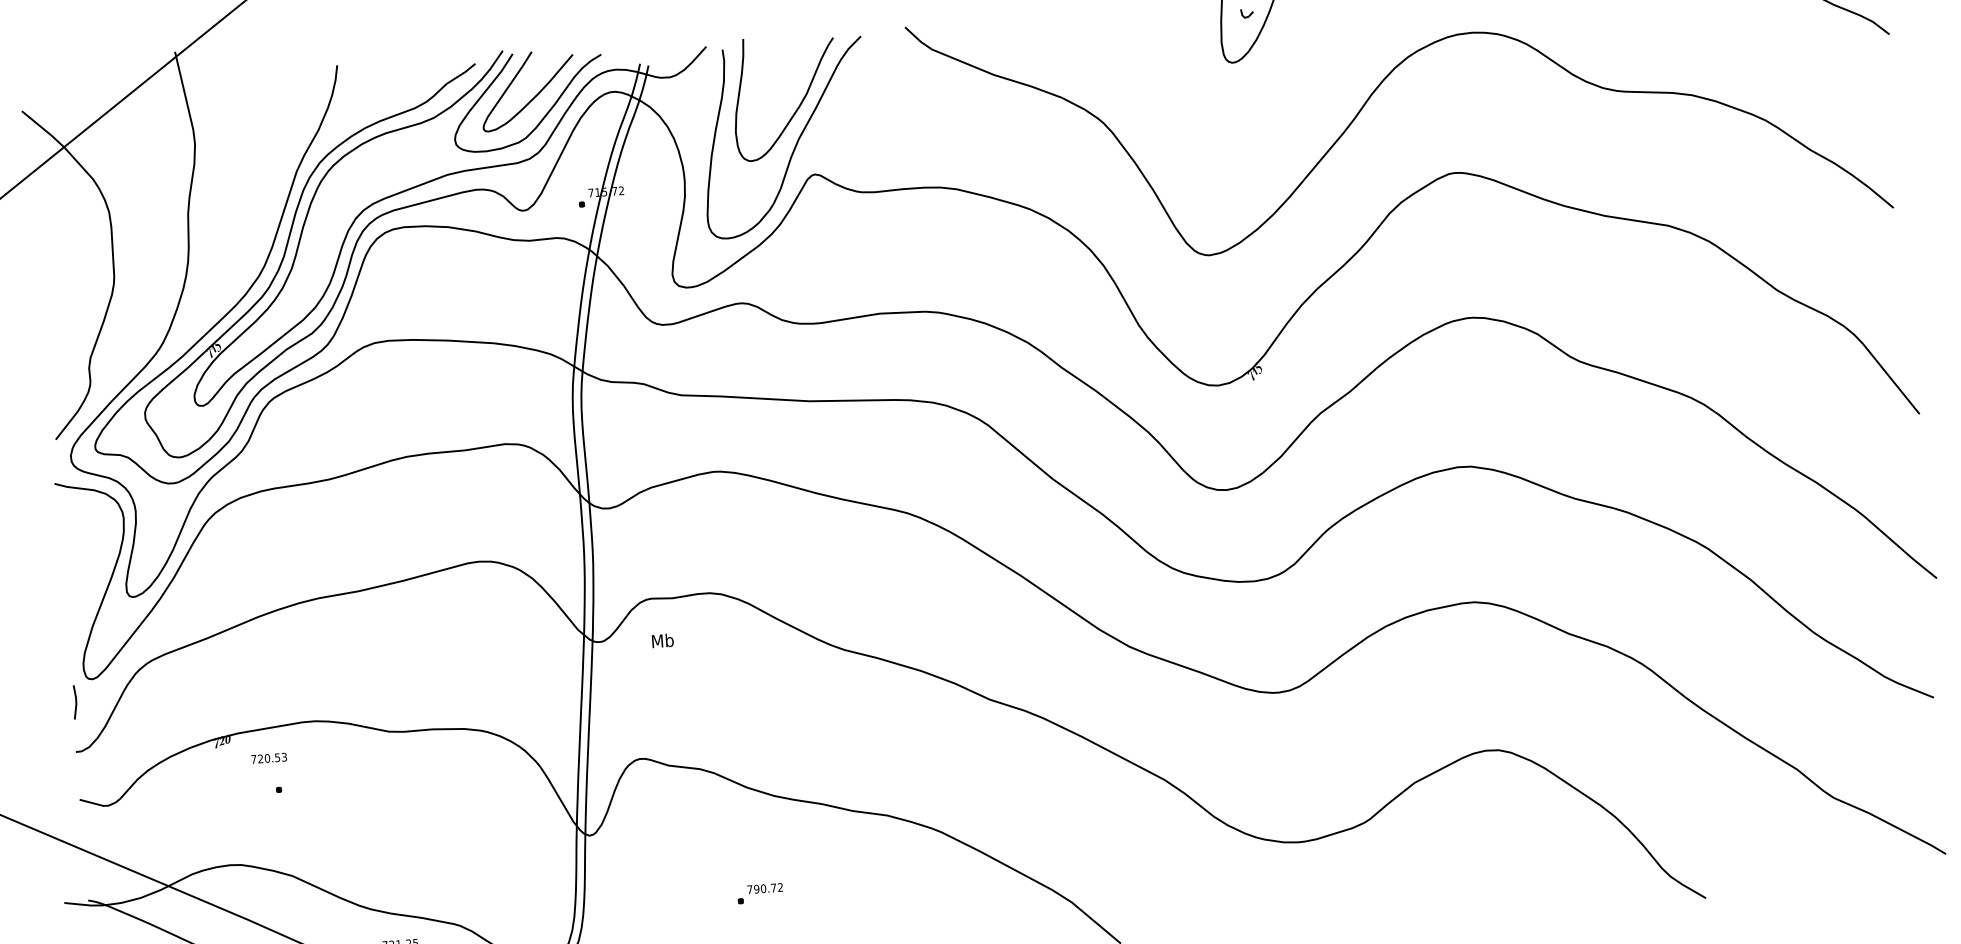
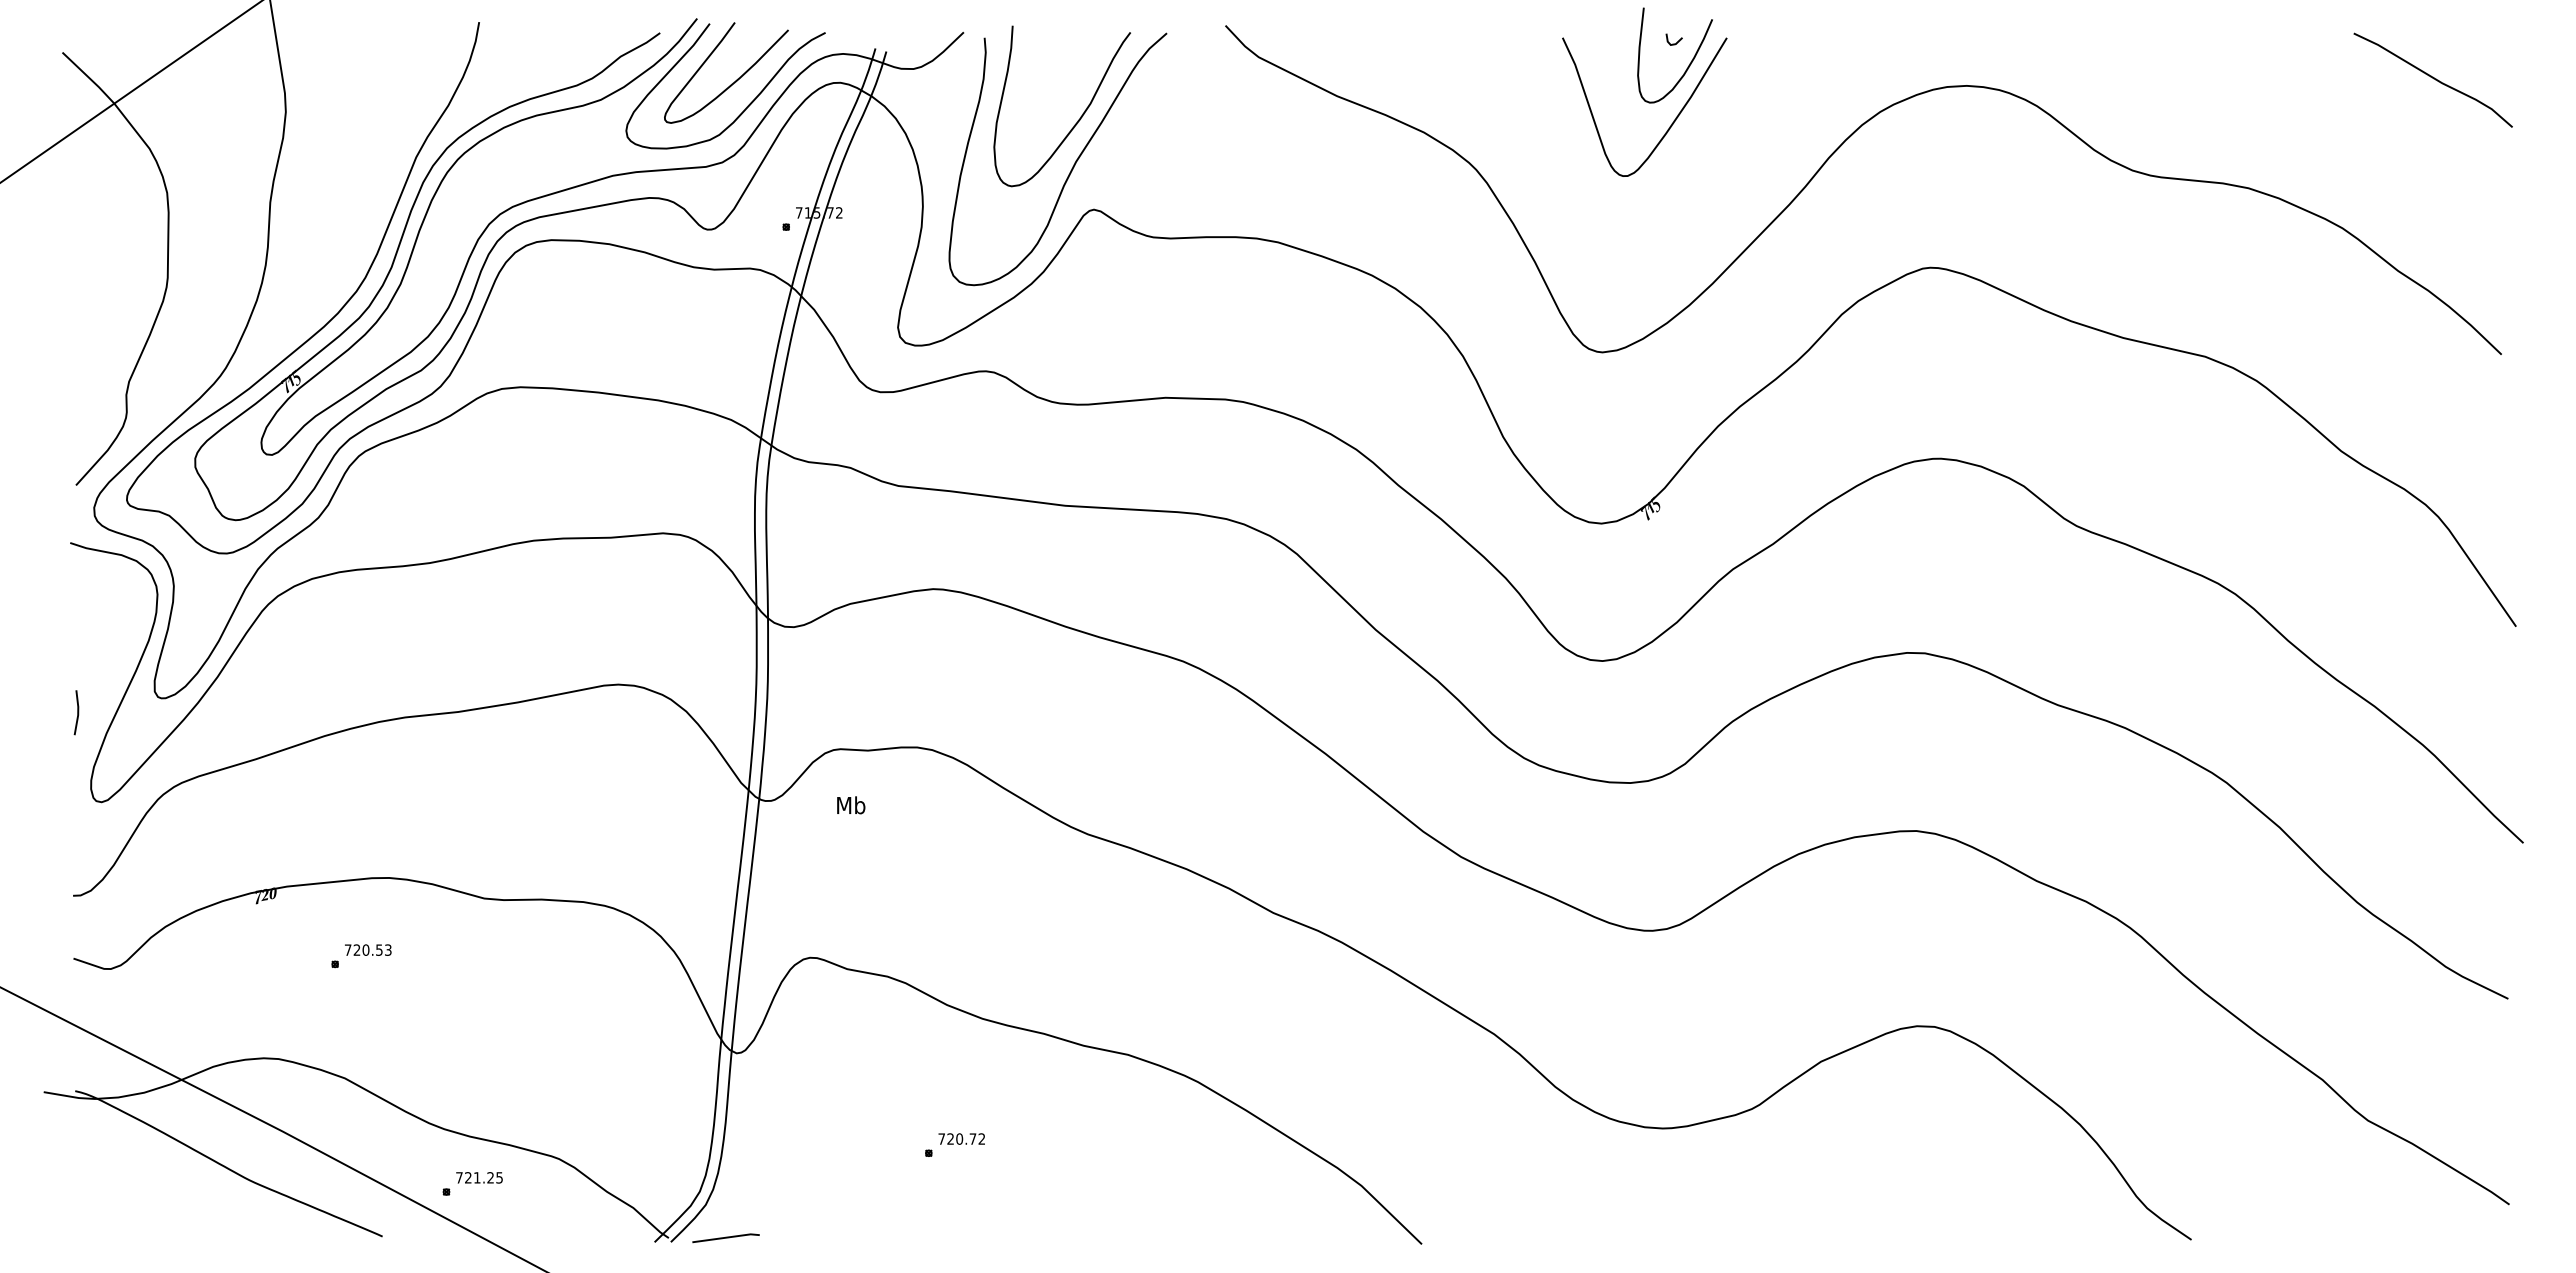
curve: (1249, 77) -> (1671, 123), added
line: (75, 702) -> (77, 712), moved
text: (269, 757) -> (368, 949), moved
text: (756, 888) -> (950, 1138), 790.72 -> 720.72

